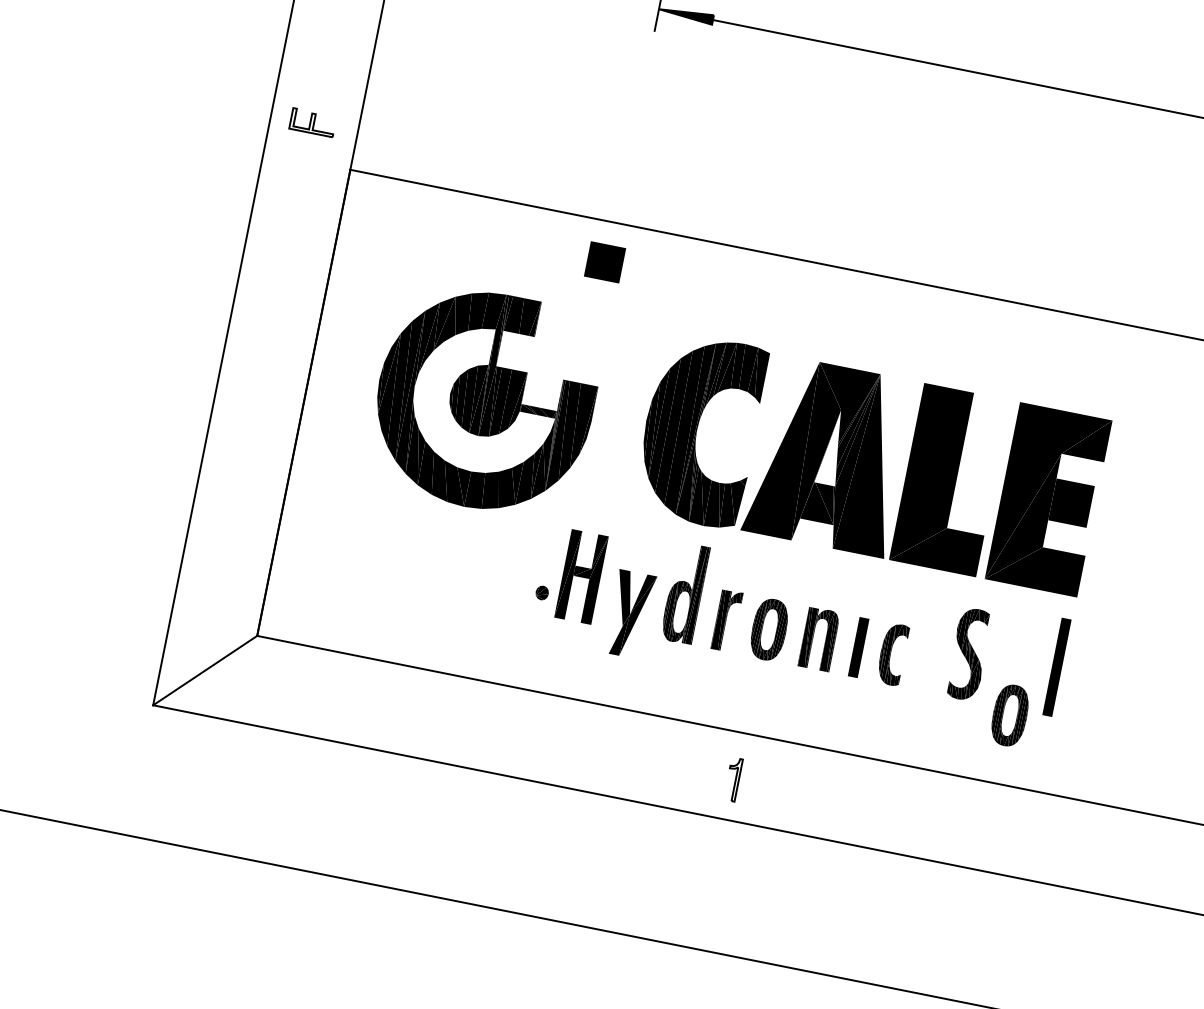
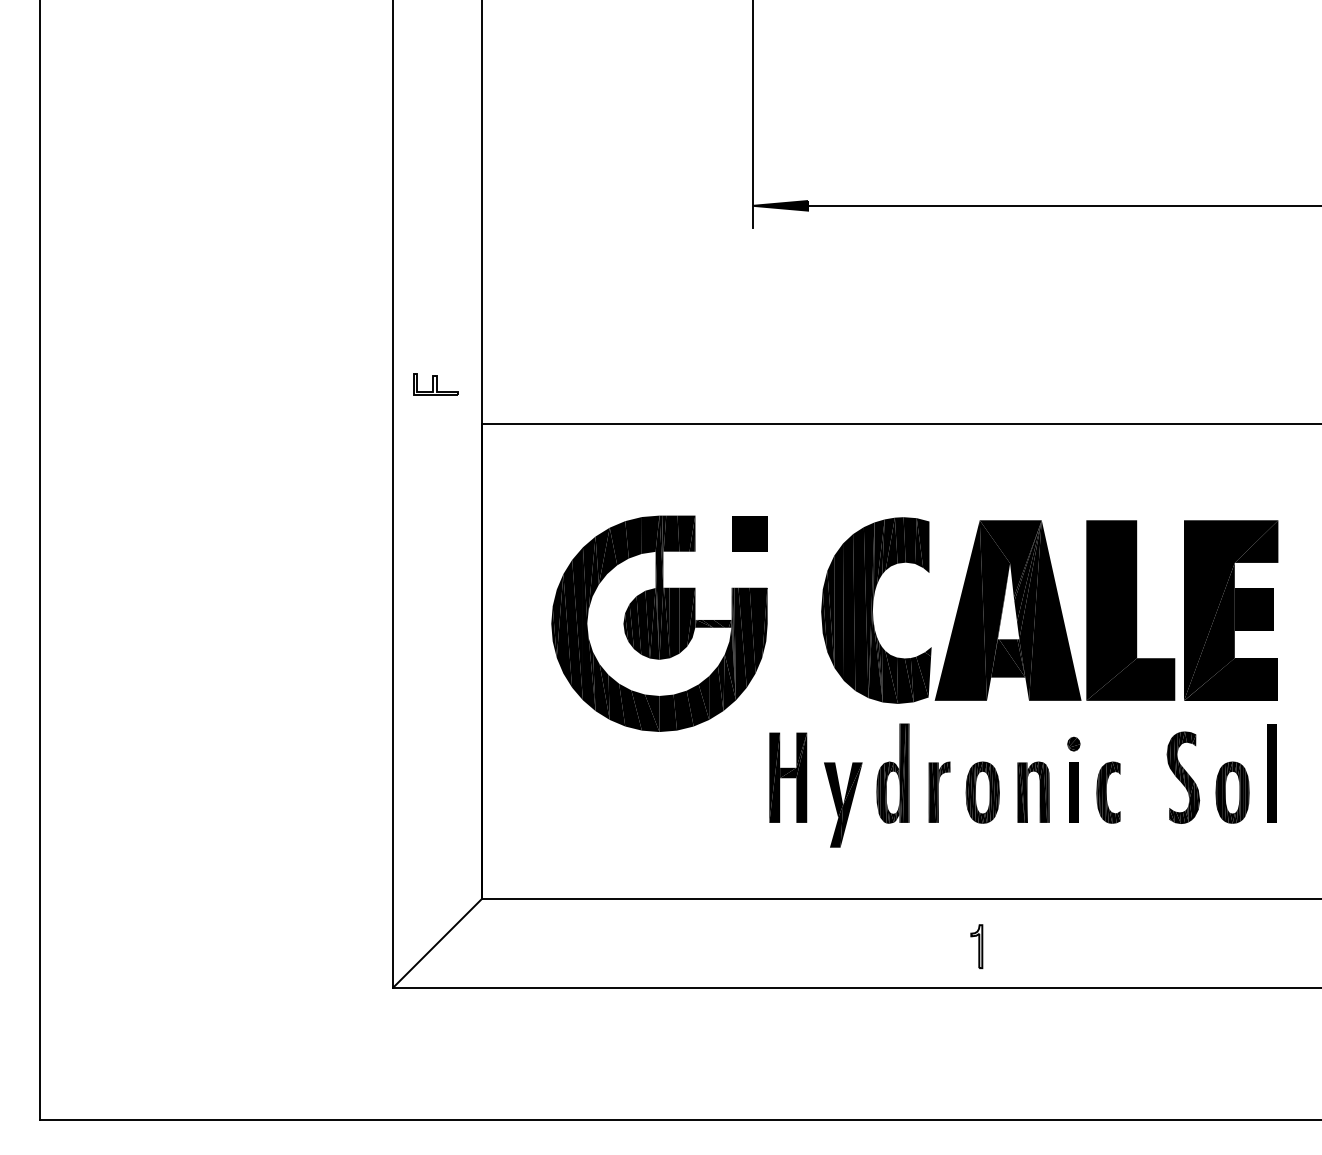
part: (604, 262) -> (749, 533), moved
part: (542, 592) -> (1073, 743), moved
part: (1009, 715) -> (1232, 792), moved

